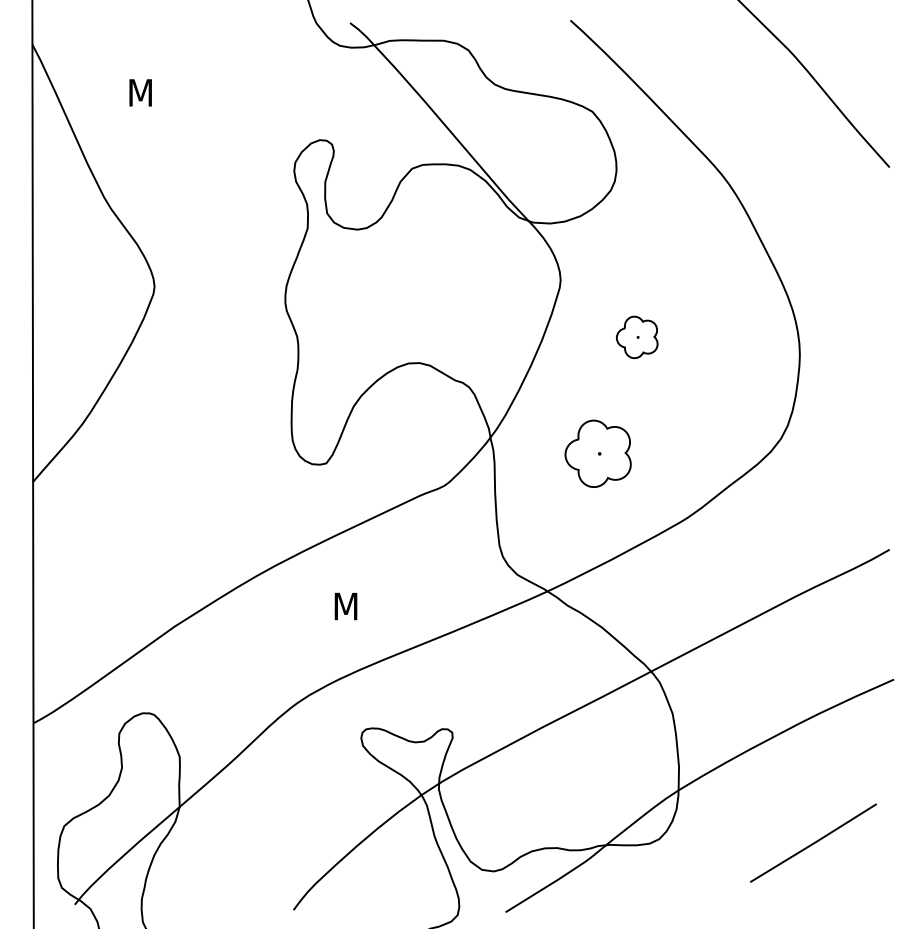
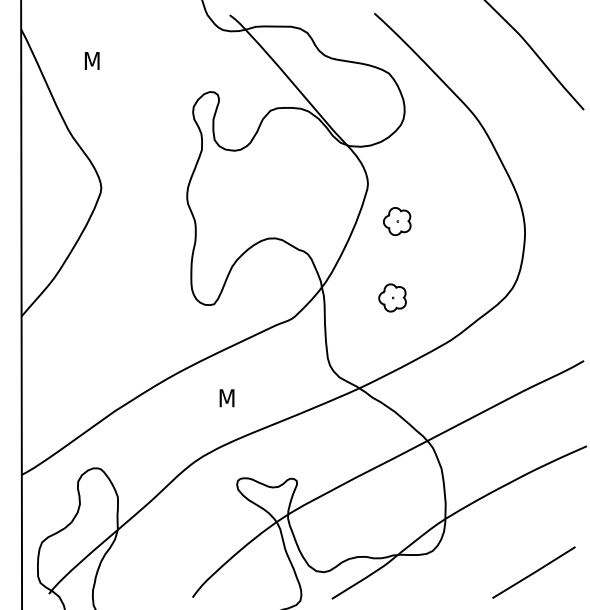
part: (637, 337) -> (397, 221), moved
part: (597, 453) -> (392, 297), size x0.62
line: (812, 842) -> (533, 572), moved

